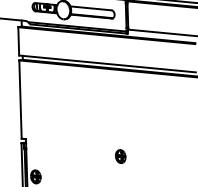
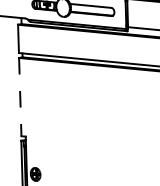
line: (20, 100) -> (20, 98), solid -> dashed
part: (120, 156) -> (120, 154), removed

